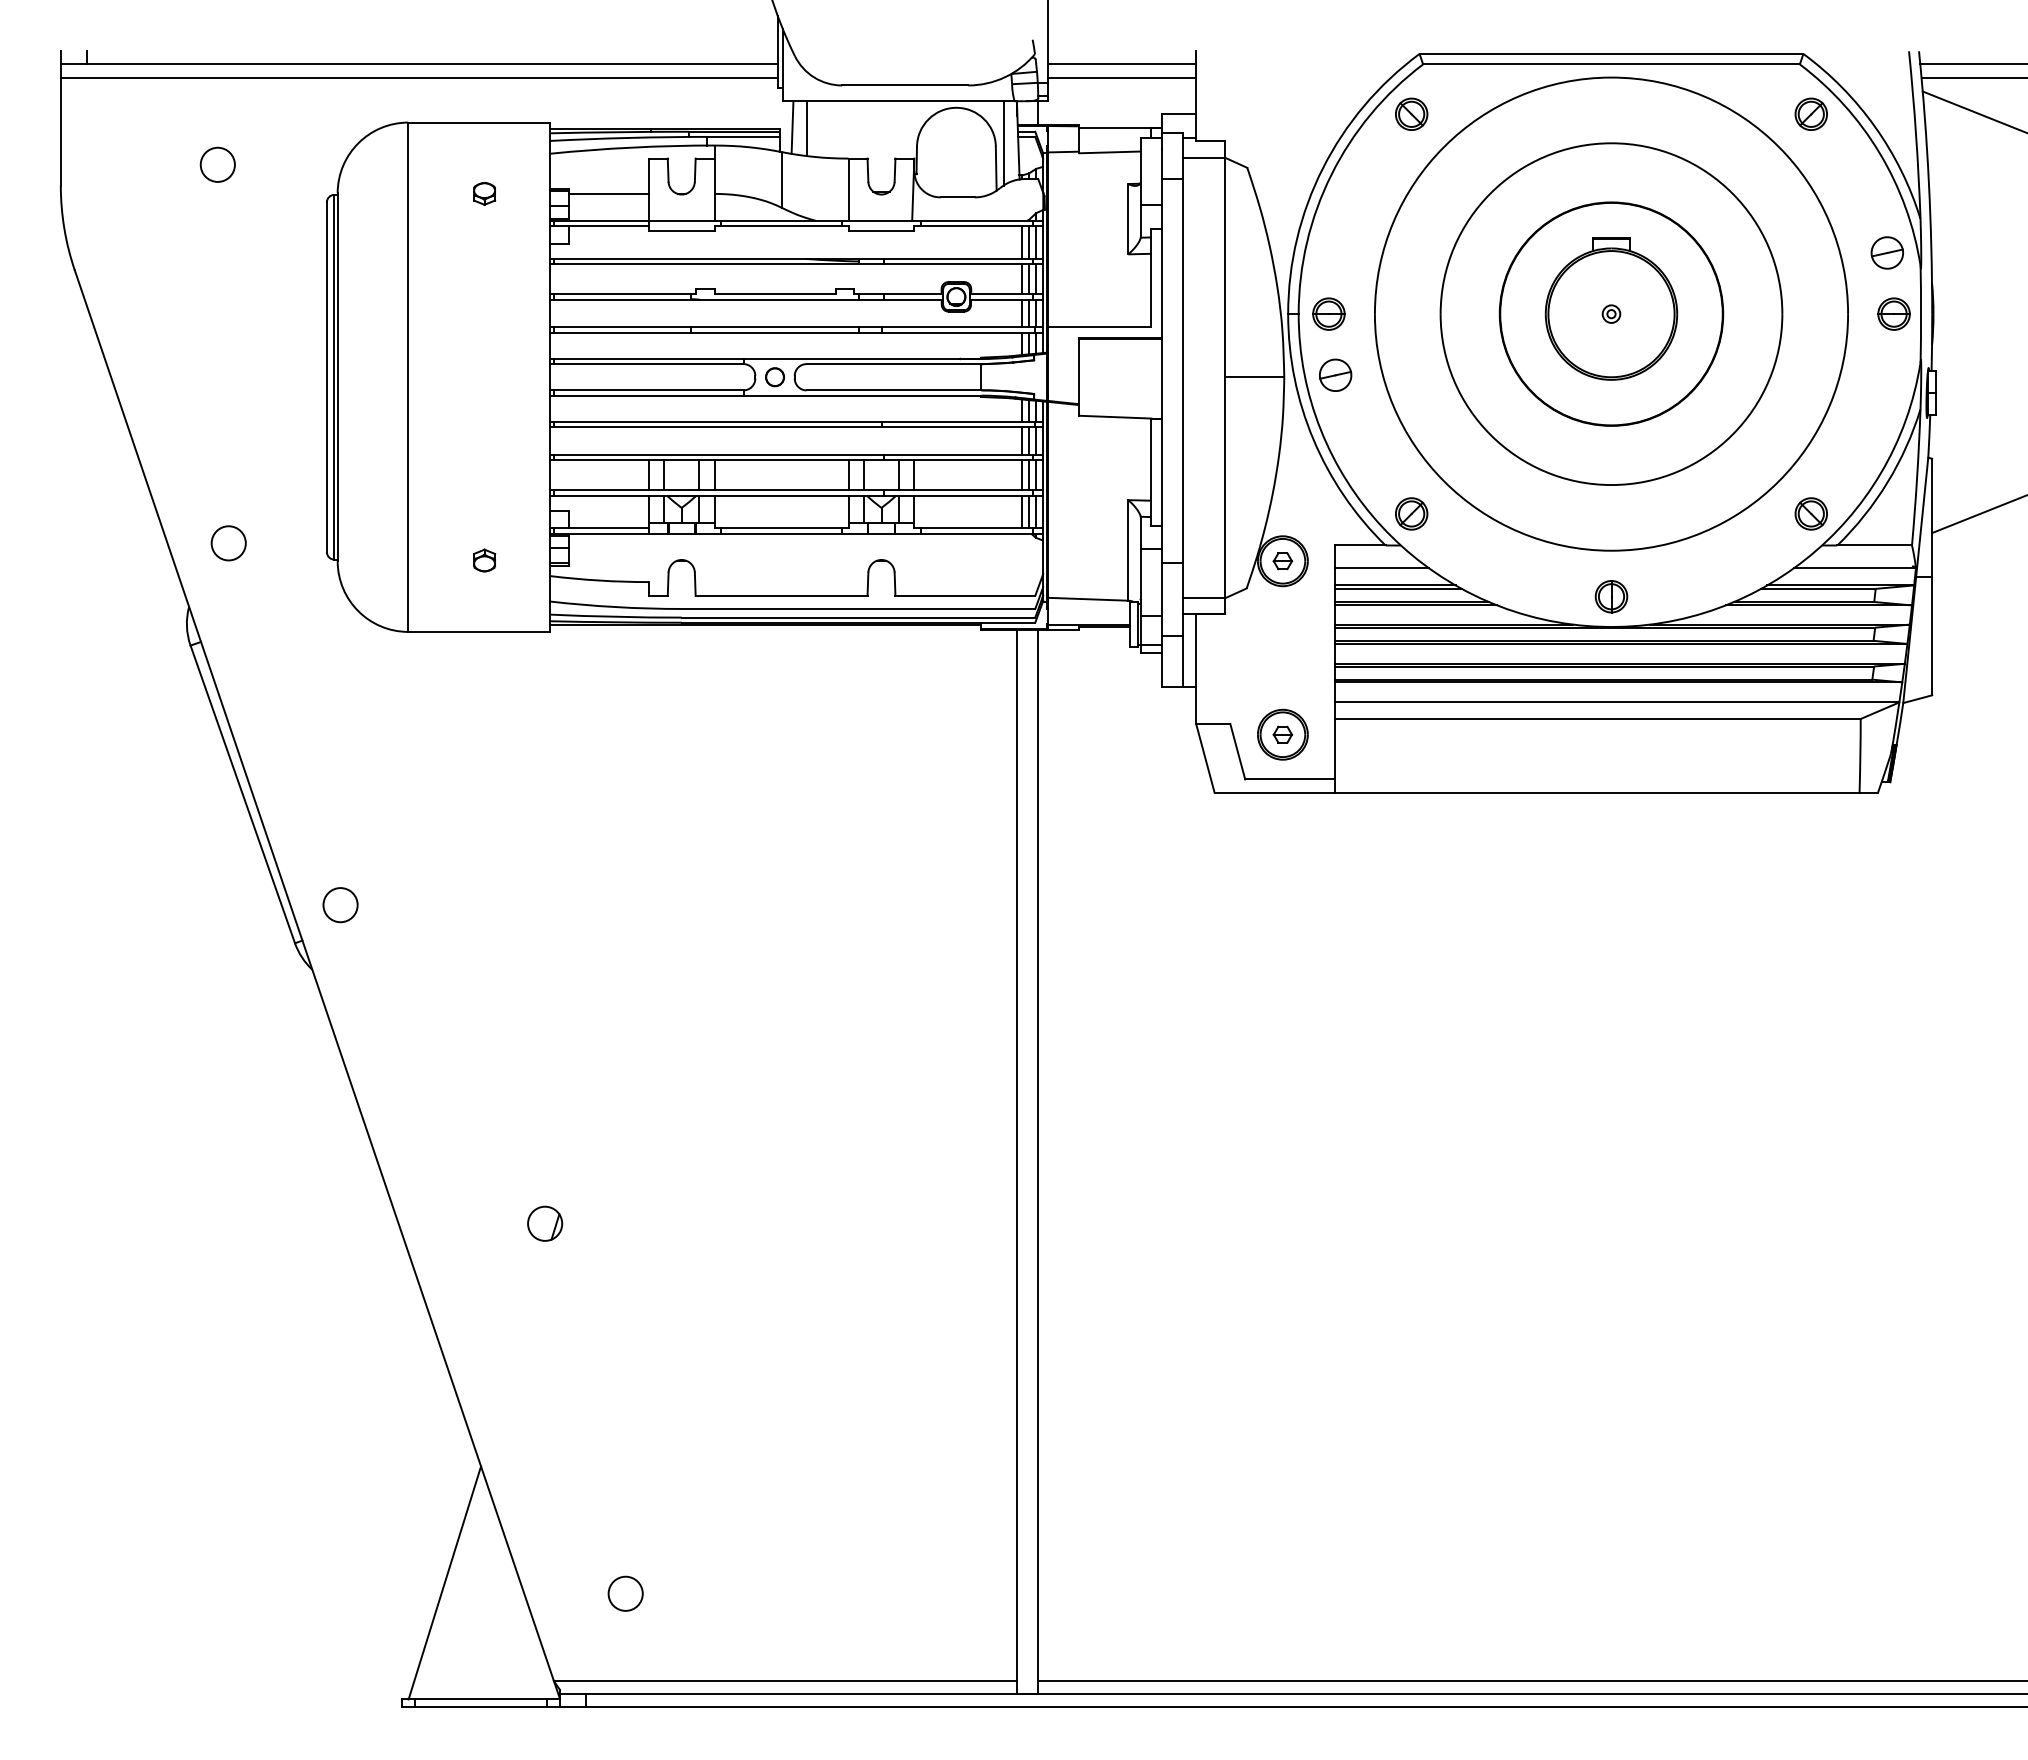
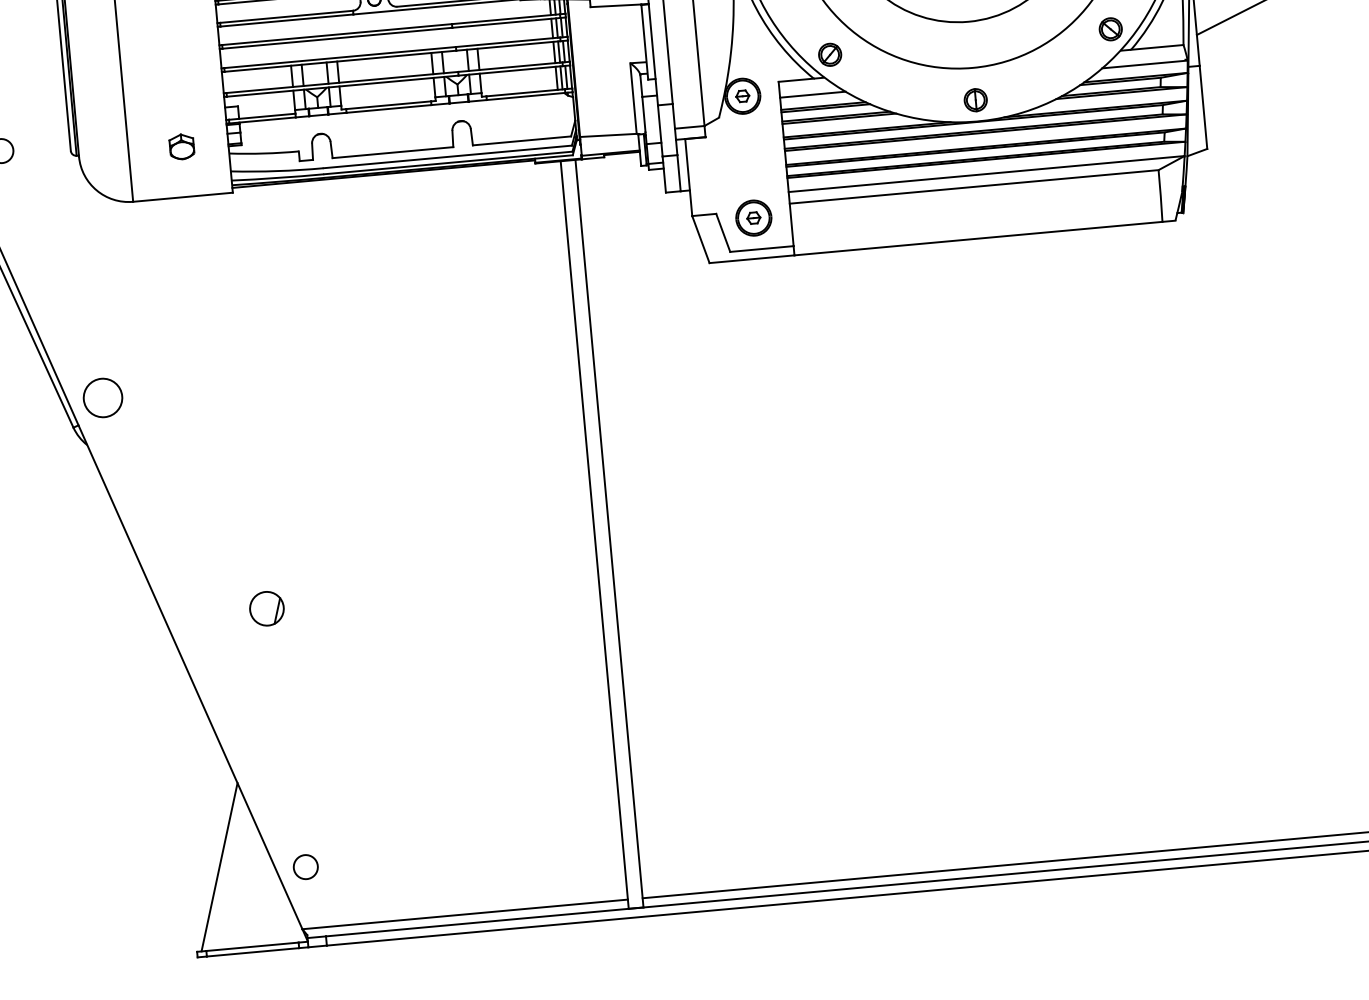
part: (484, 560) -> (182, 146), size x1.6
circle: (340, 905) -> (103, 398), size x1.6
part: (545, 1223) -> (267, 608), size x1.4
circle: (625, 1593) -> (305, 866), moved

